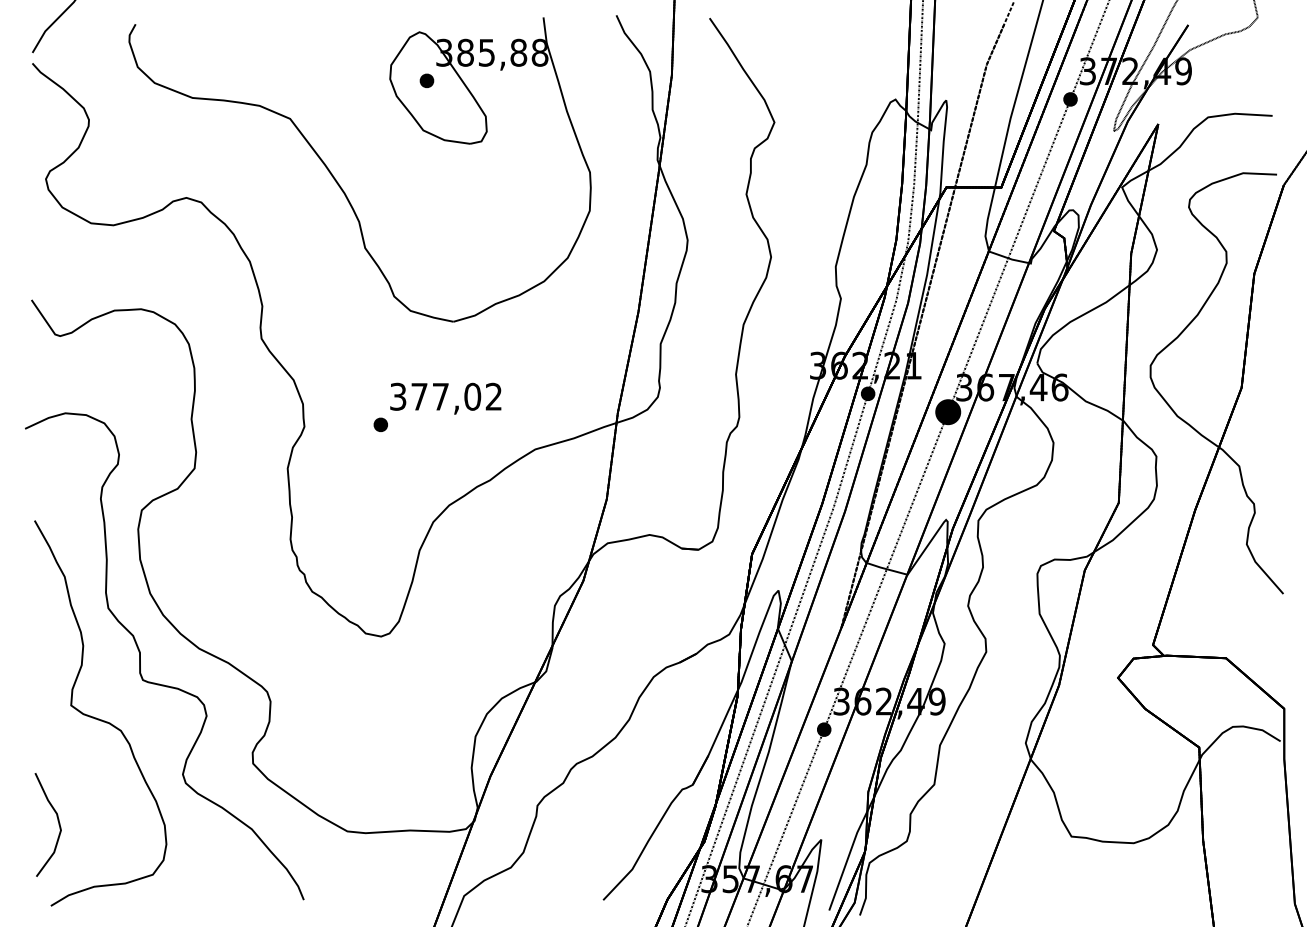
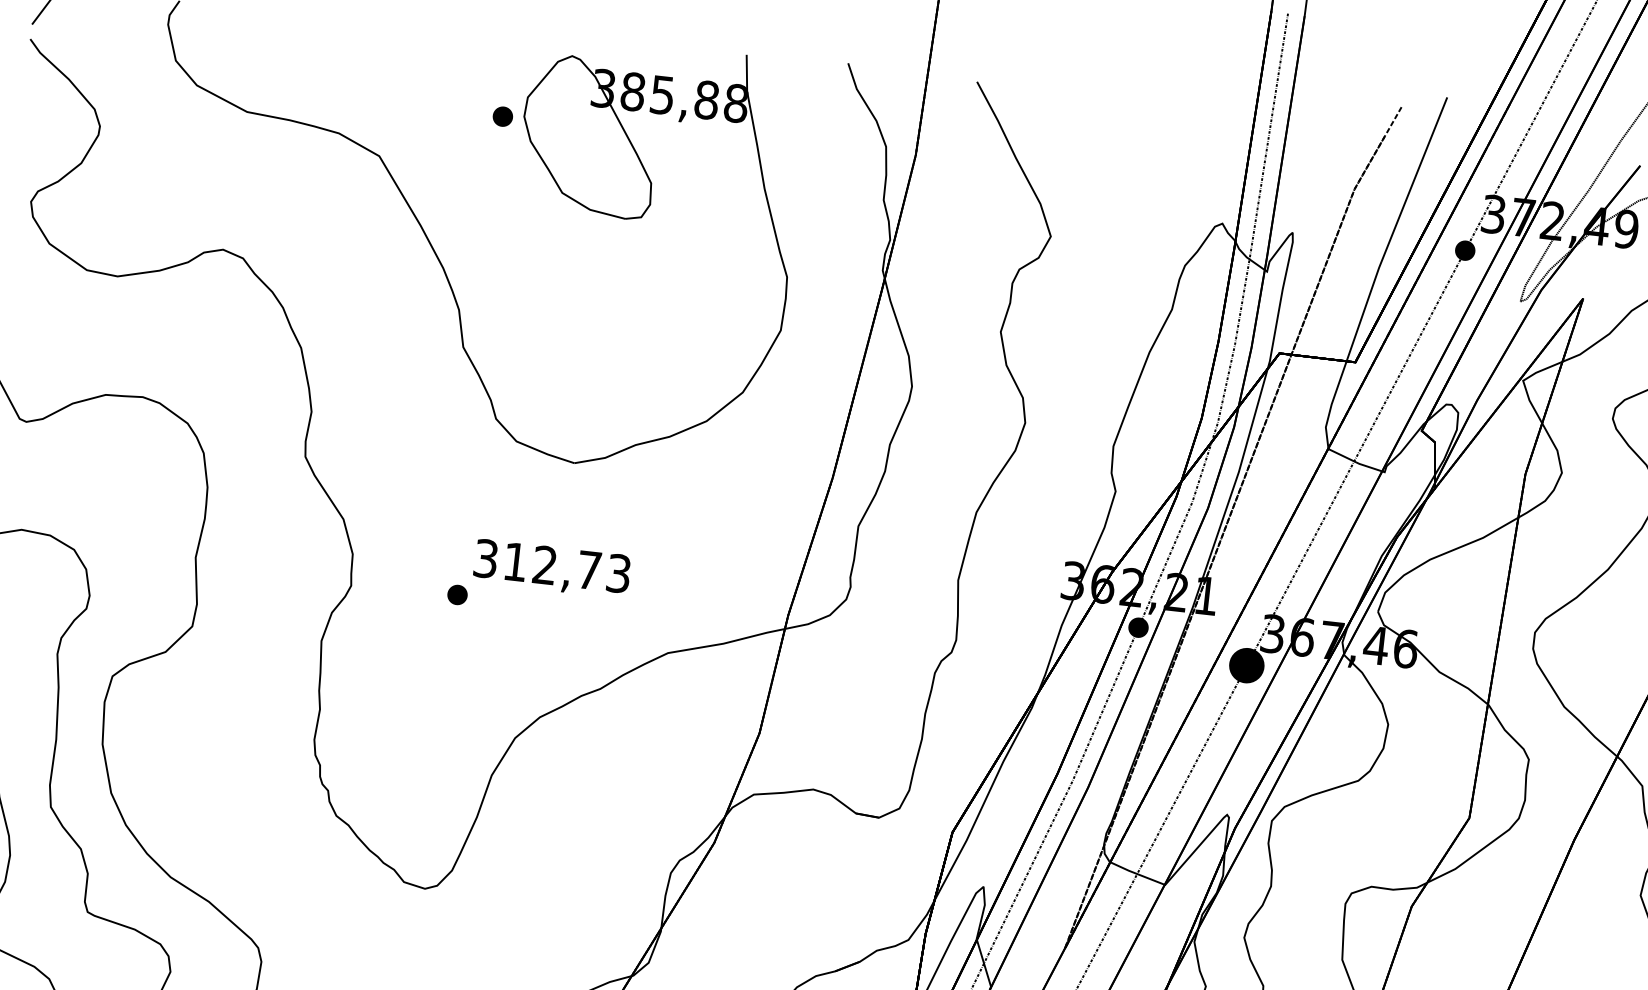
part: (426, 80) -> (502, 116), moved
text: (456, 396) -> (566, 567), 377,02 -> 312,73

